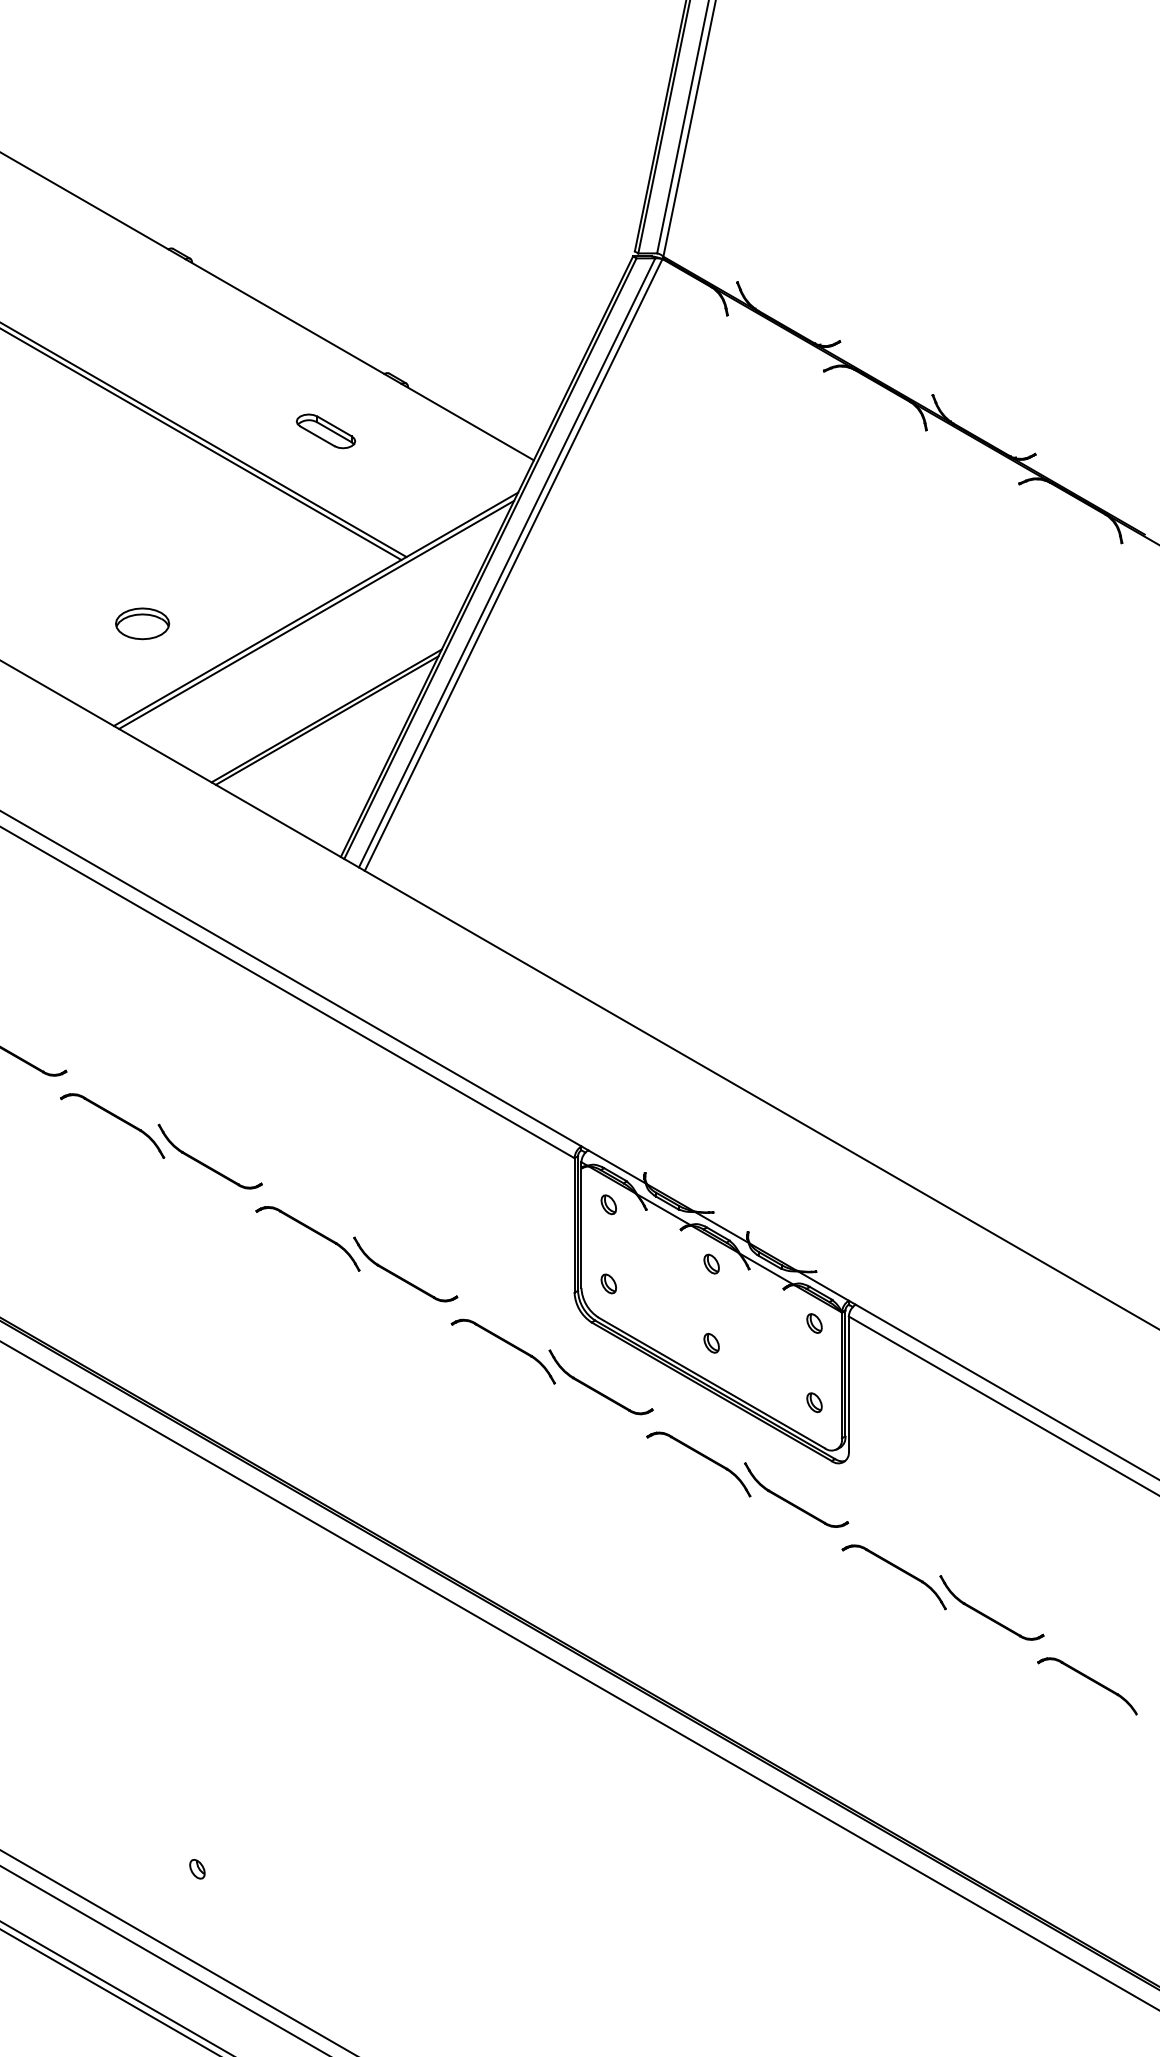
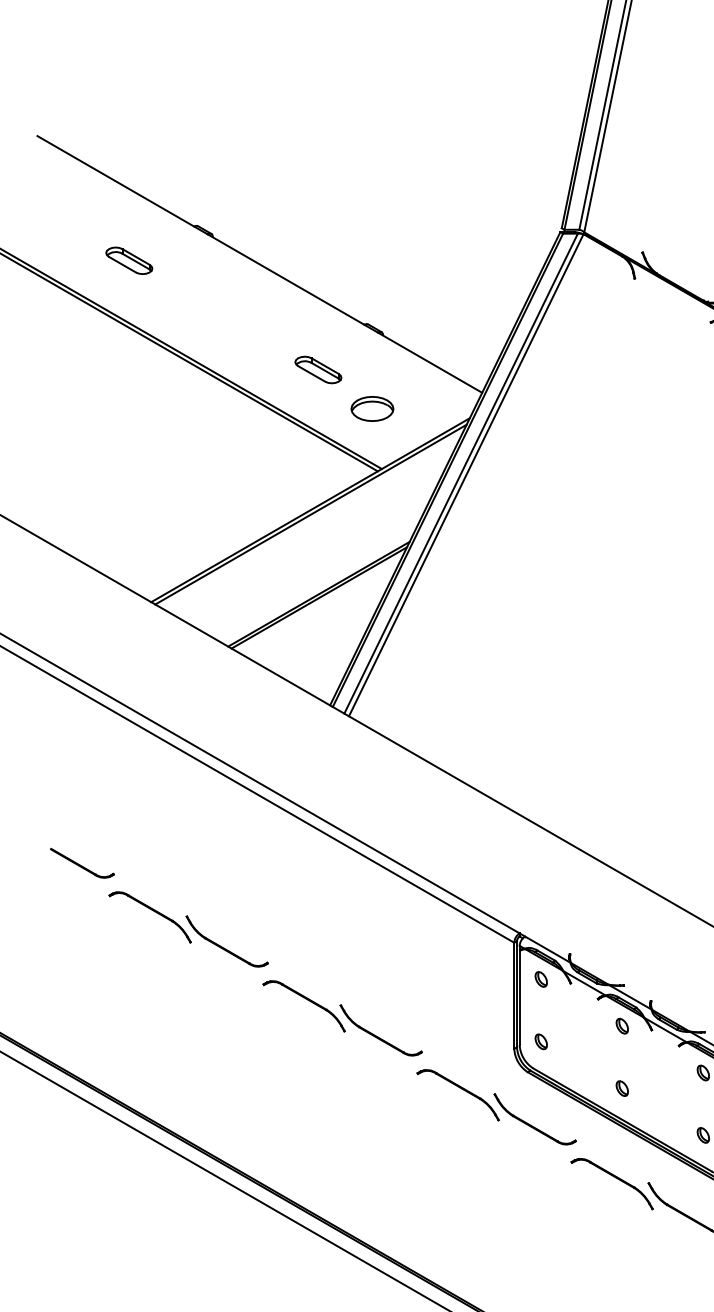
part: (85, 292) -> (128, 260), added
part: (142, 623) -> (372, 408), moved

